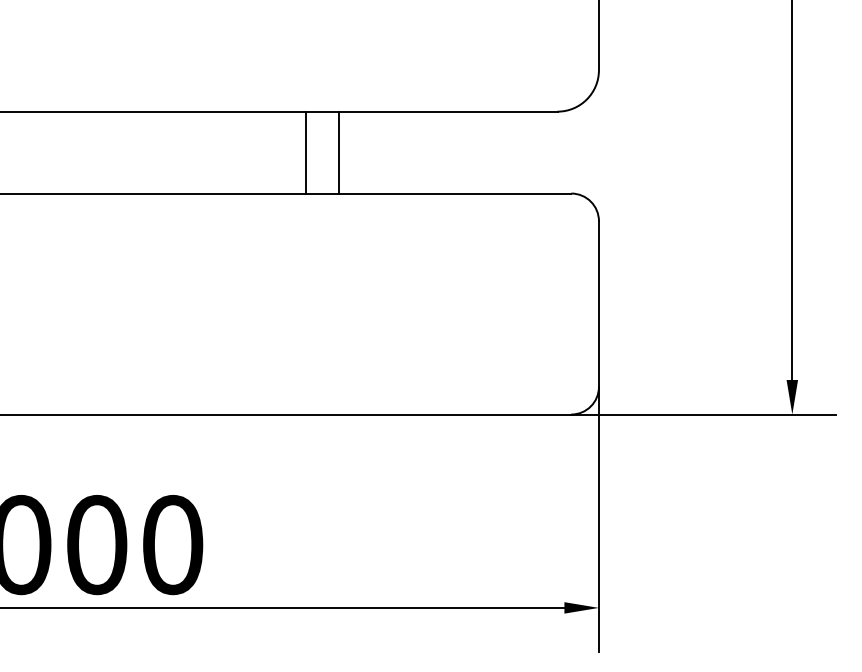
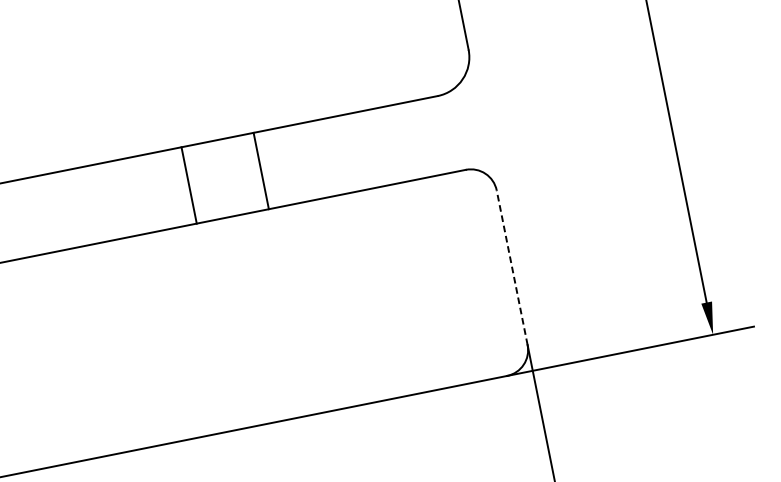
line: (305, 152) -> (188, 185), moved
line: (339, 152) -> (261, 170), moved
line: (598, 304) -> (511, 268), solid -> dashed

